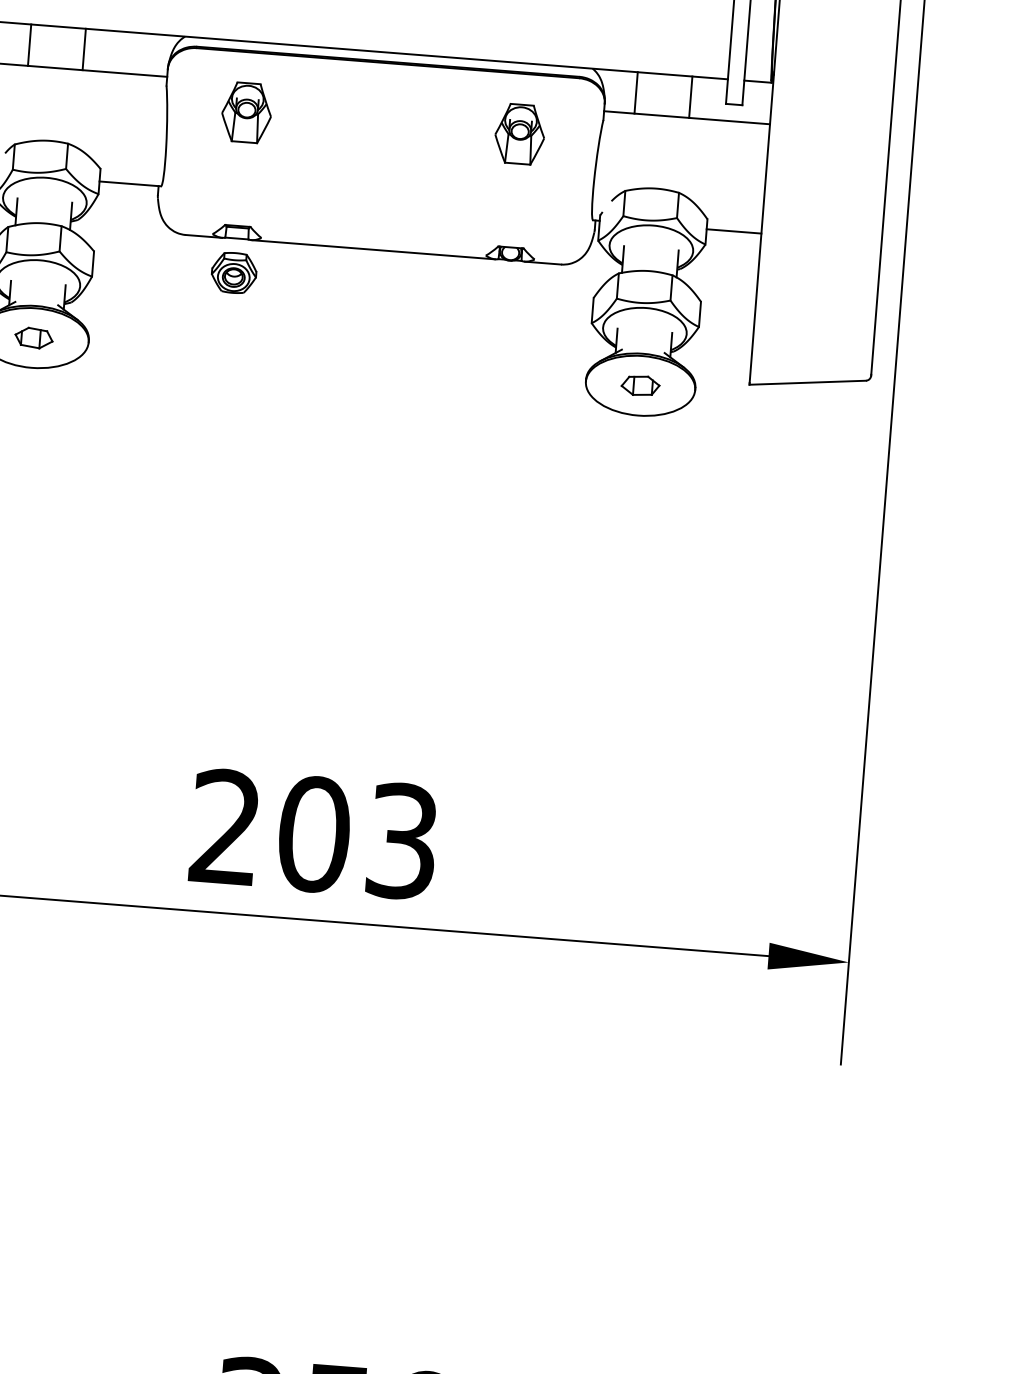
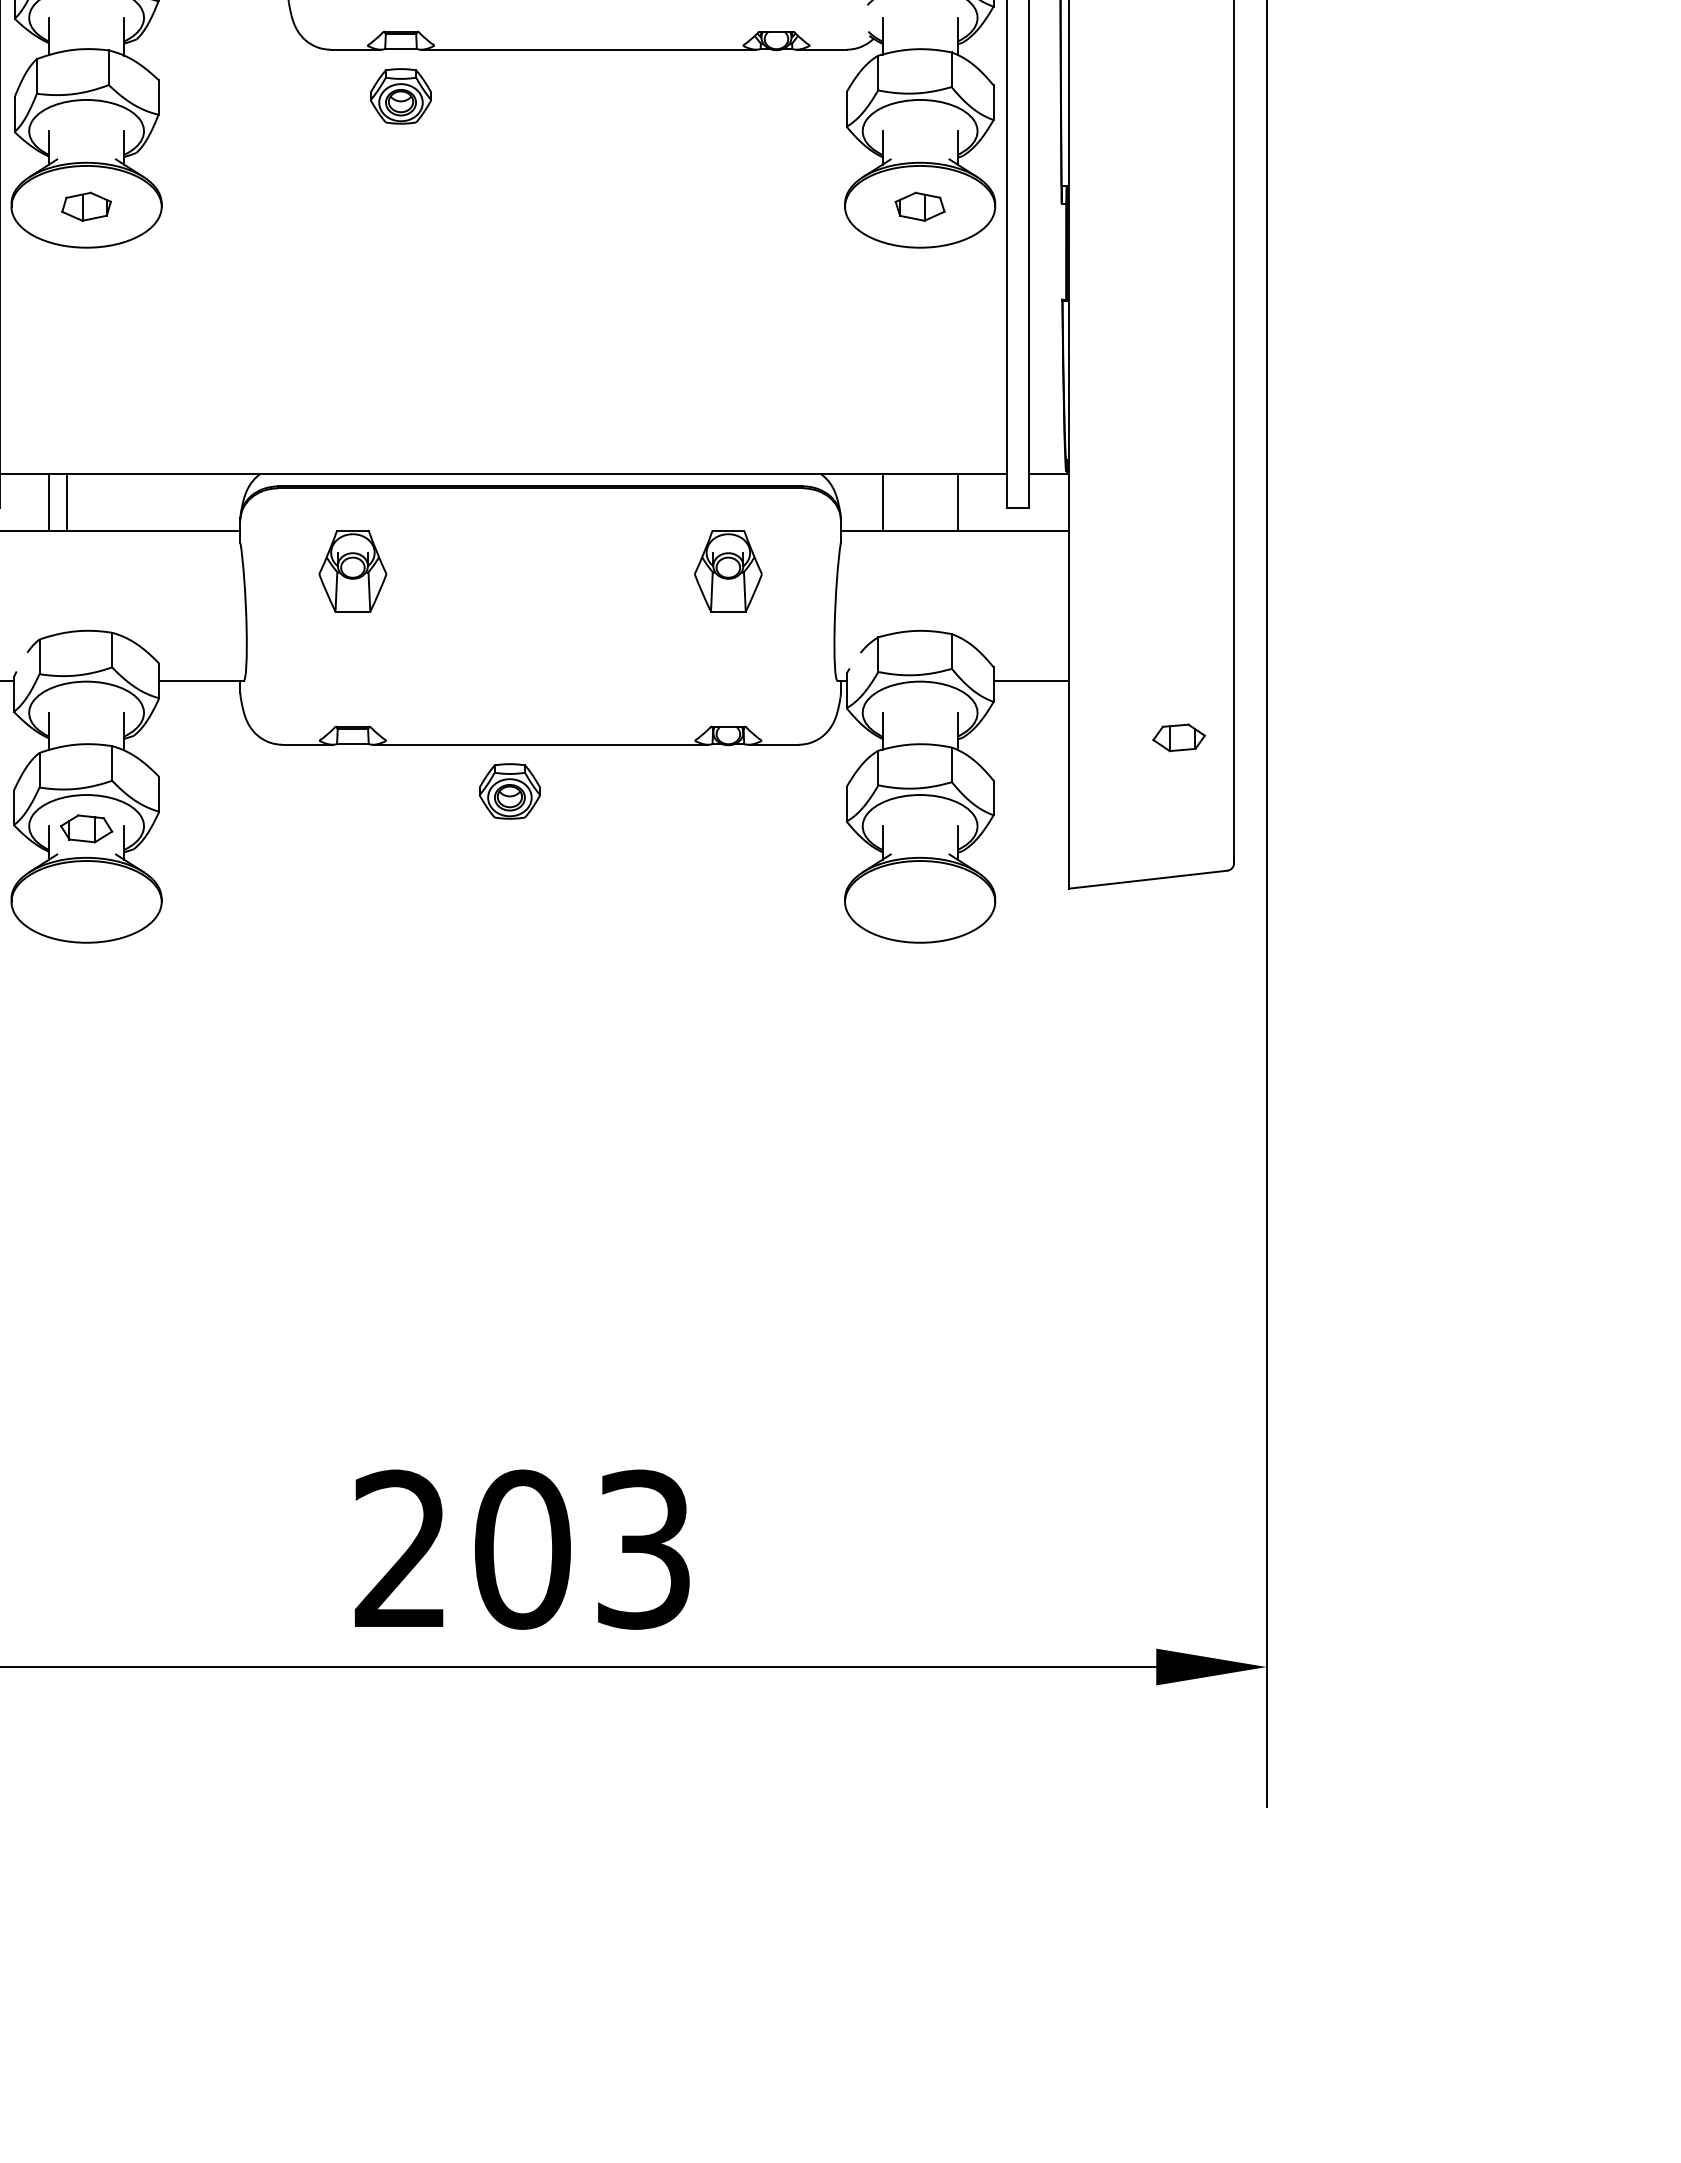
line: (84, 48) -> (67, 501), moved
part: (233, 273) -> (509, 791), moved
part: (33, 337) -> (86, 828), moved
part: (640, 385) -> (1178, 737), moved

